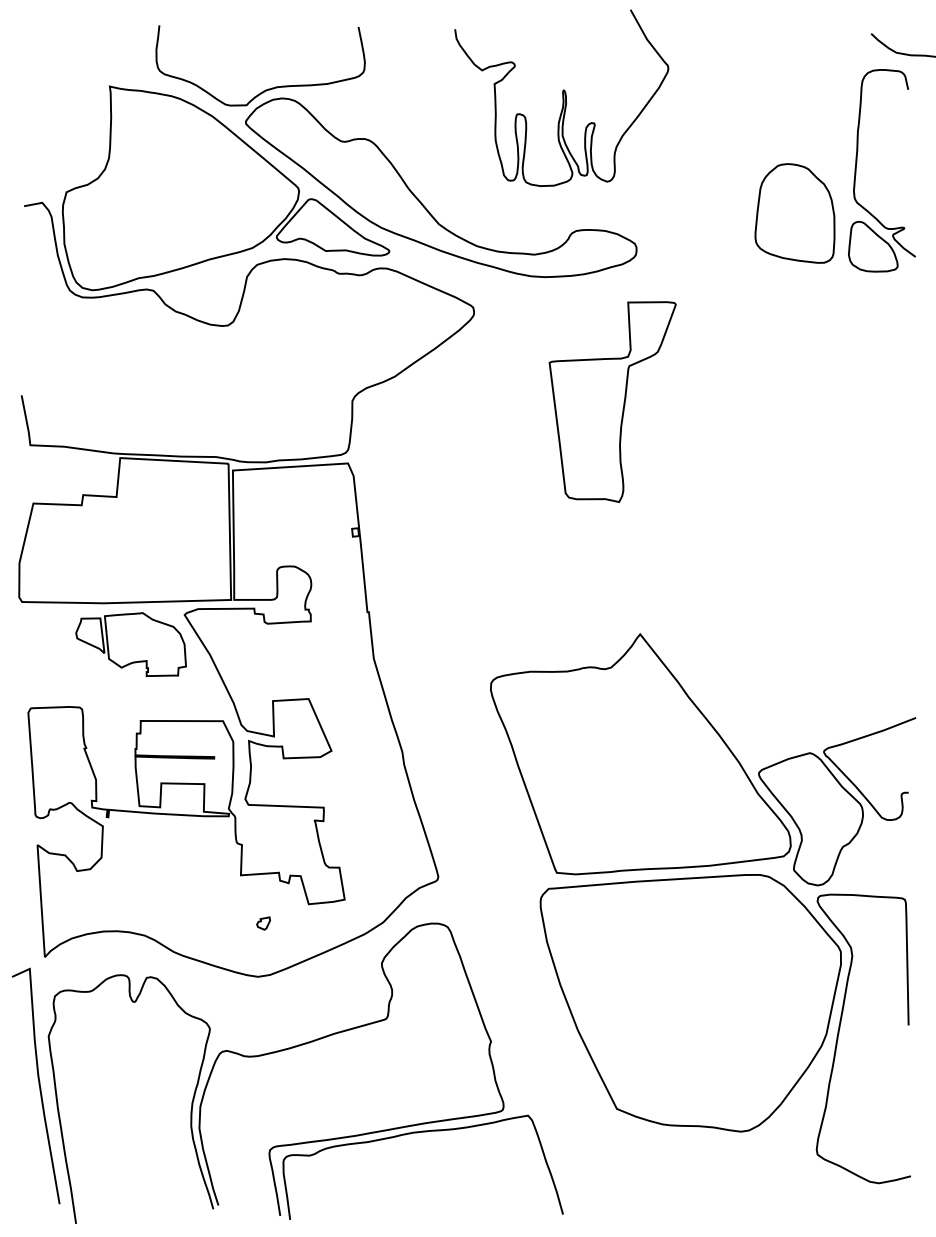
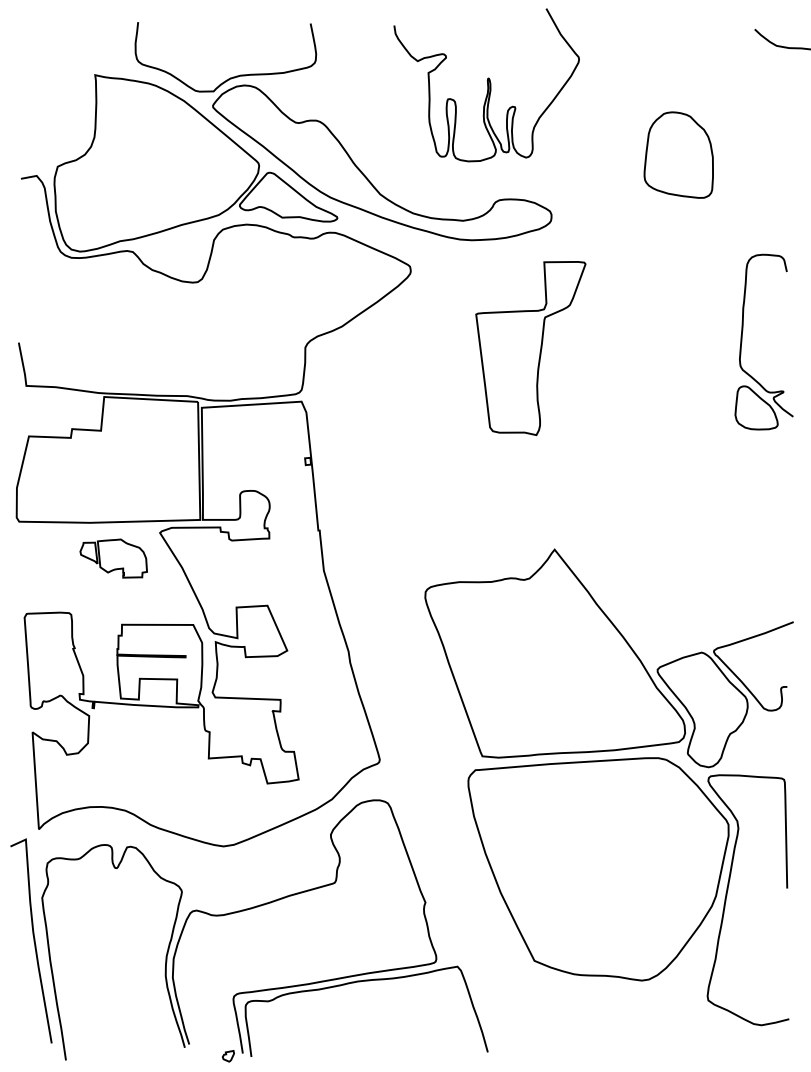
part: (856, 170) -> (742, 341), moved
part: (794, 212) -> (678, 154), moved
part: (130, 644) -> (113, 558), size x0.7
part: (262, 923) -> (227, 1056), moved

